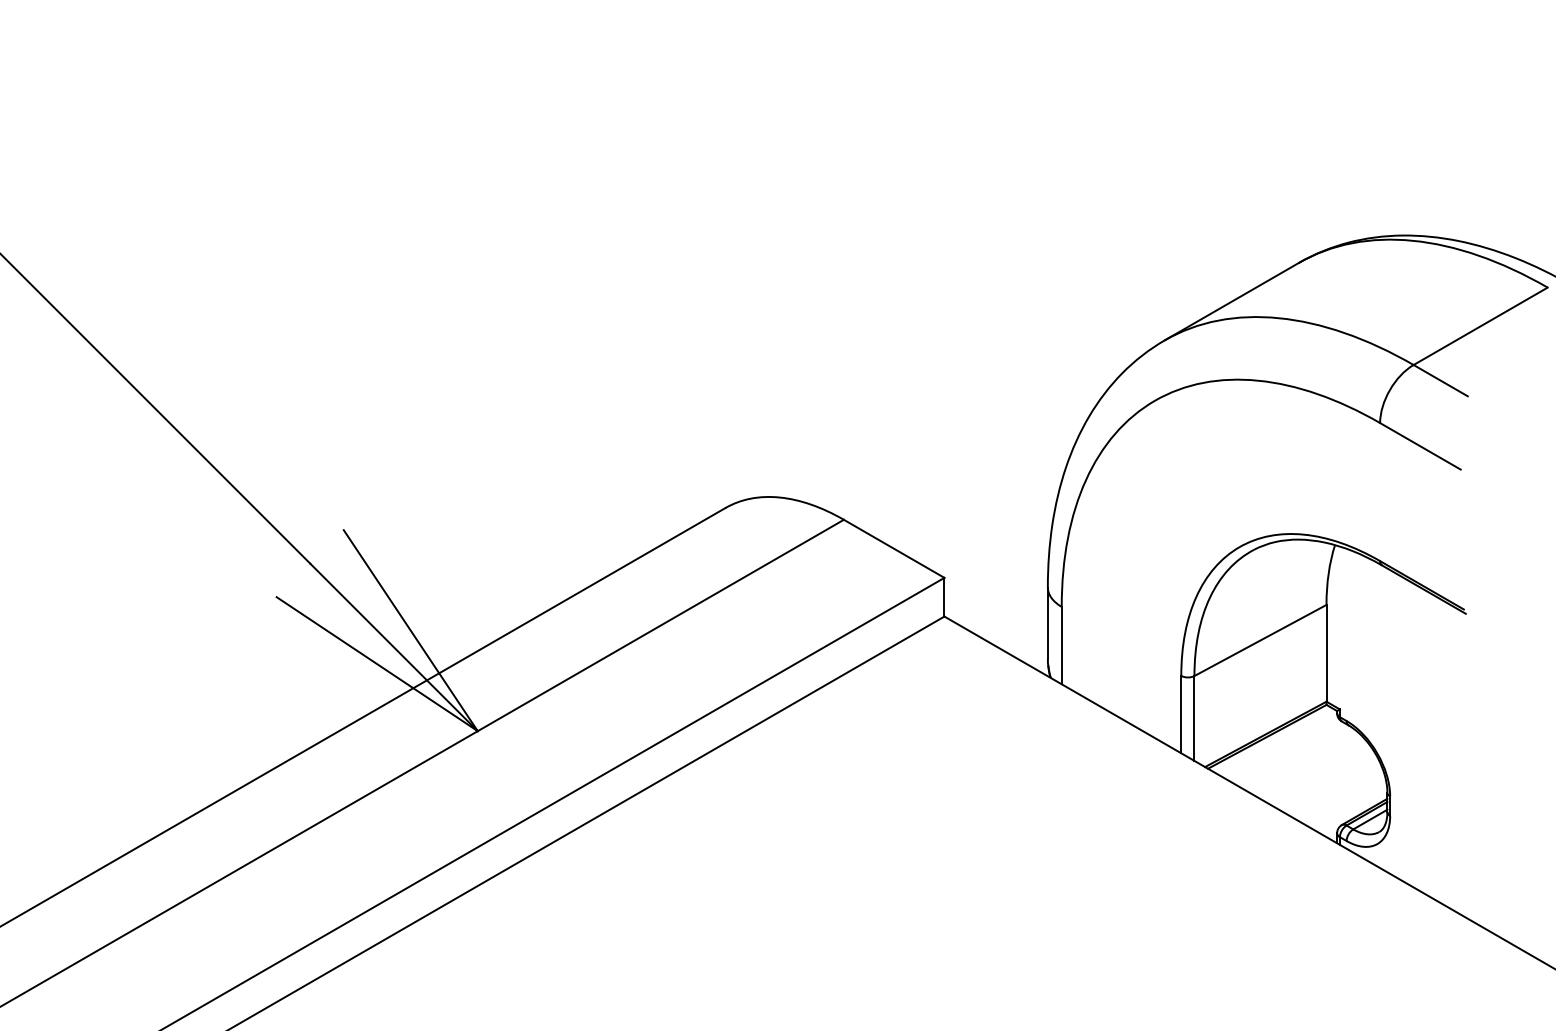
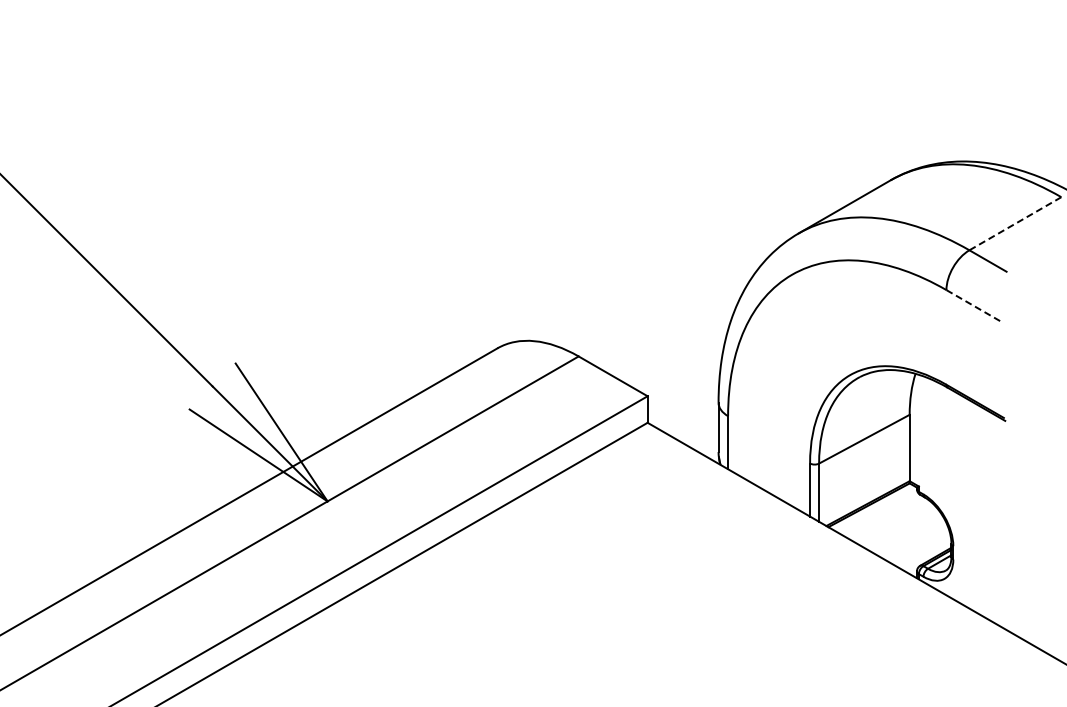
line: (1479, 327) -> (1014, 224), solid -> dashed
line: (1421, 446) -> (974, 306), solid -> dashed

